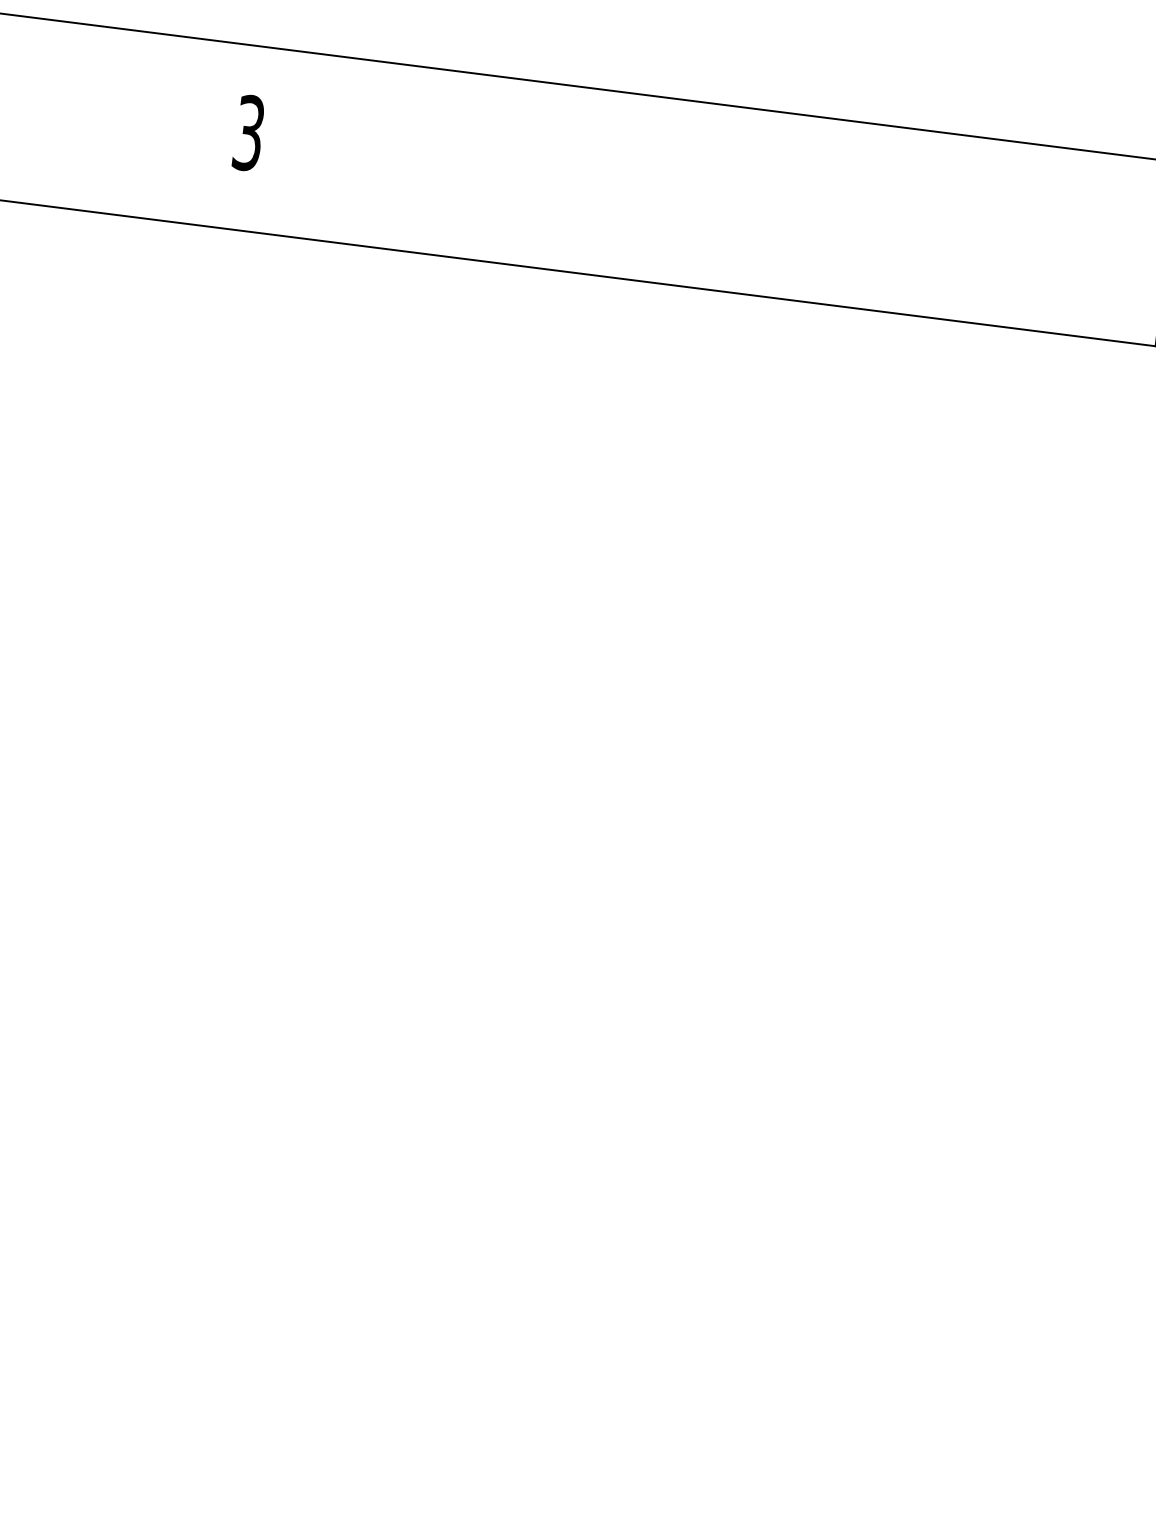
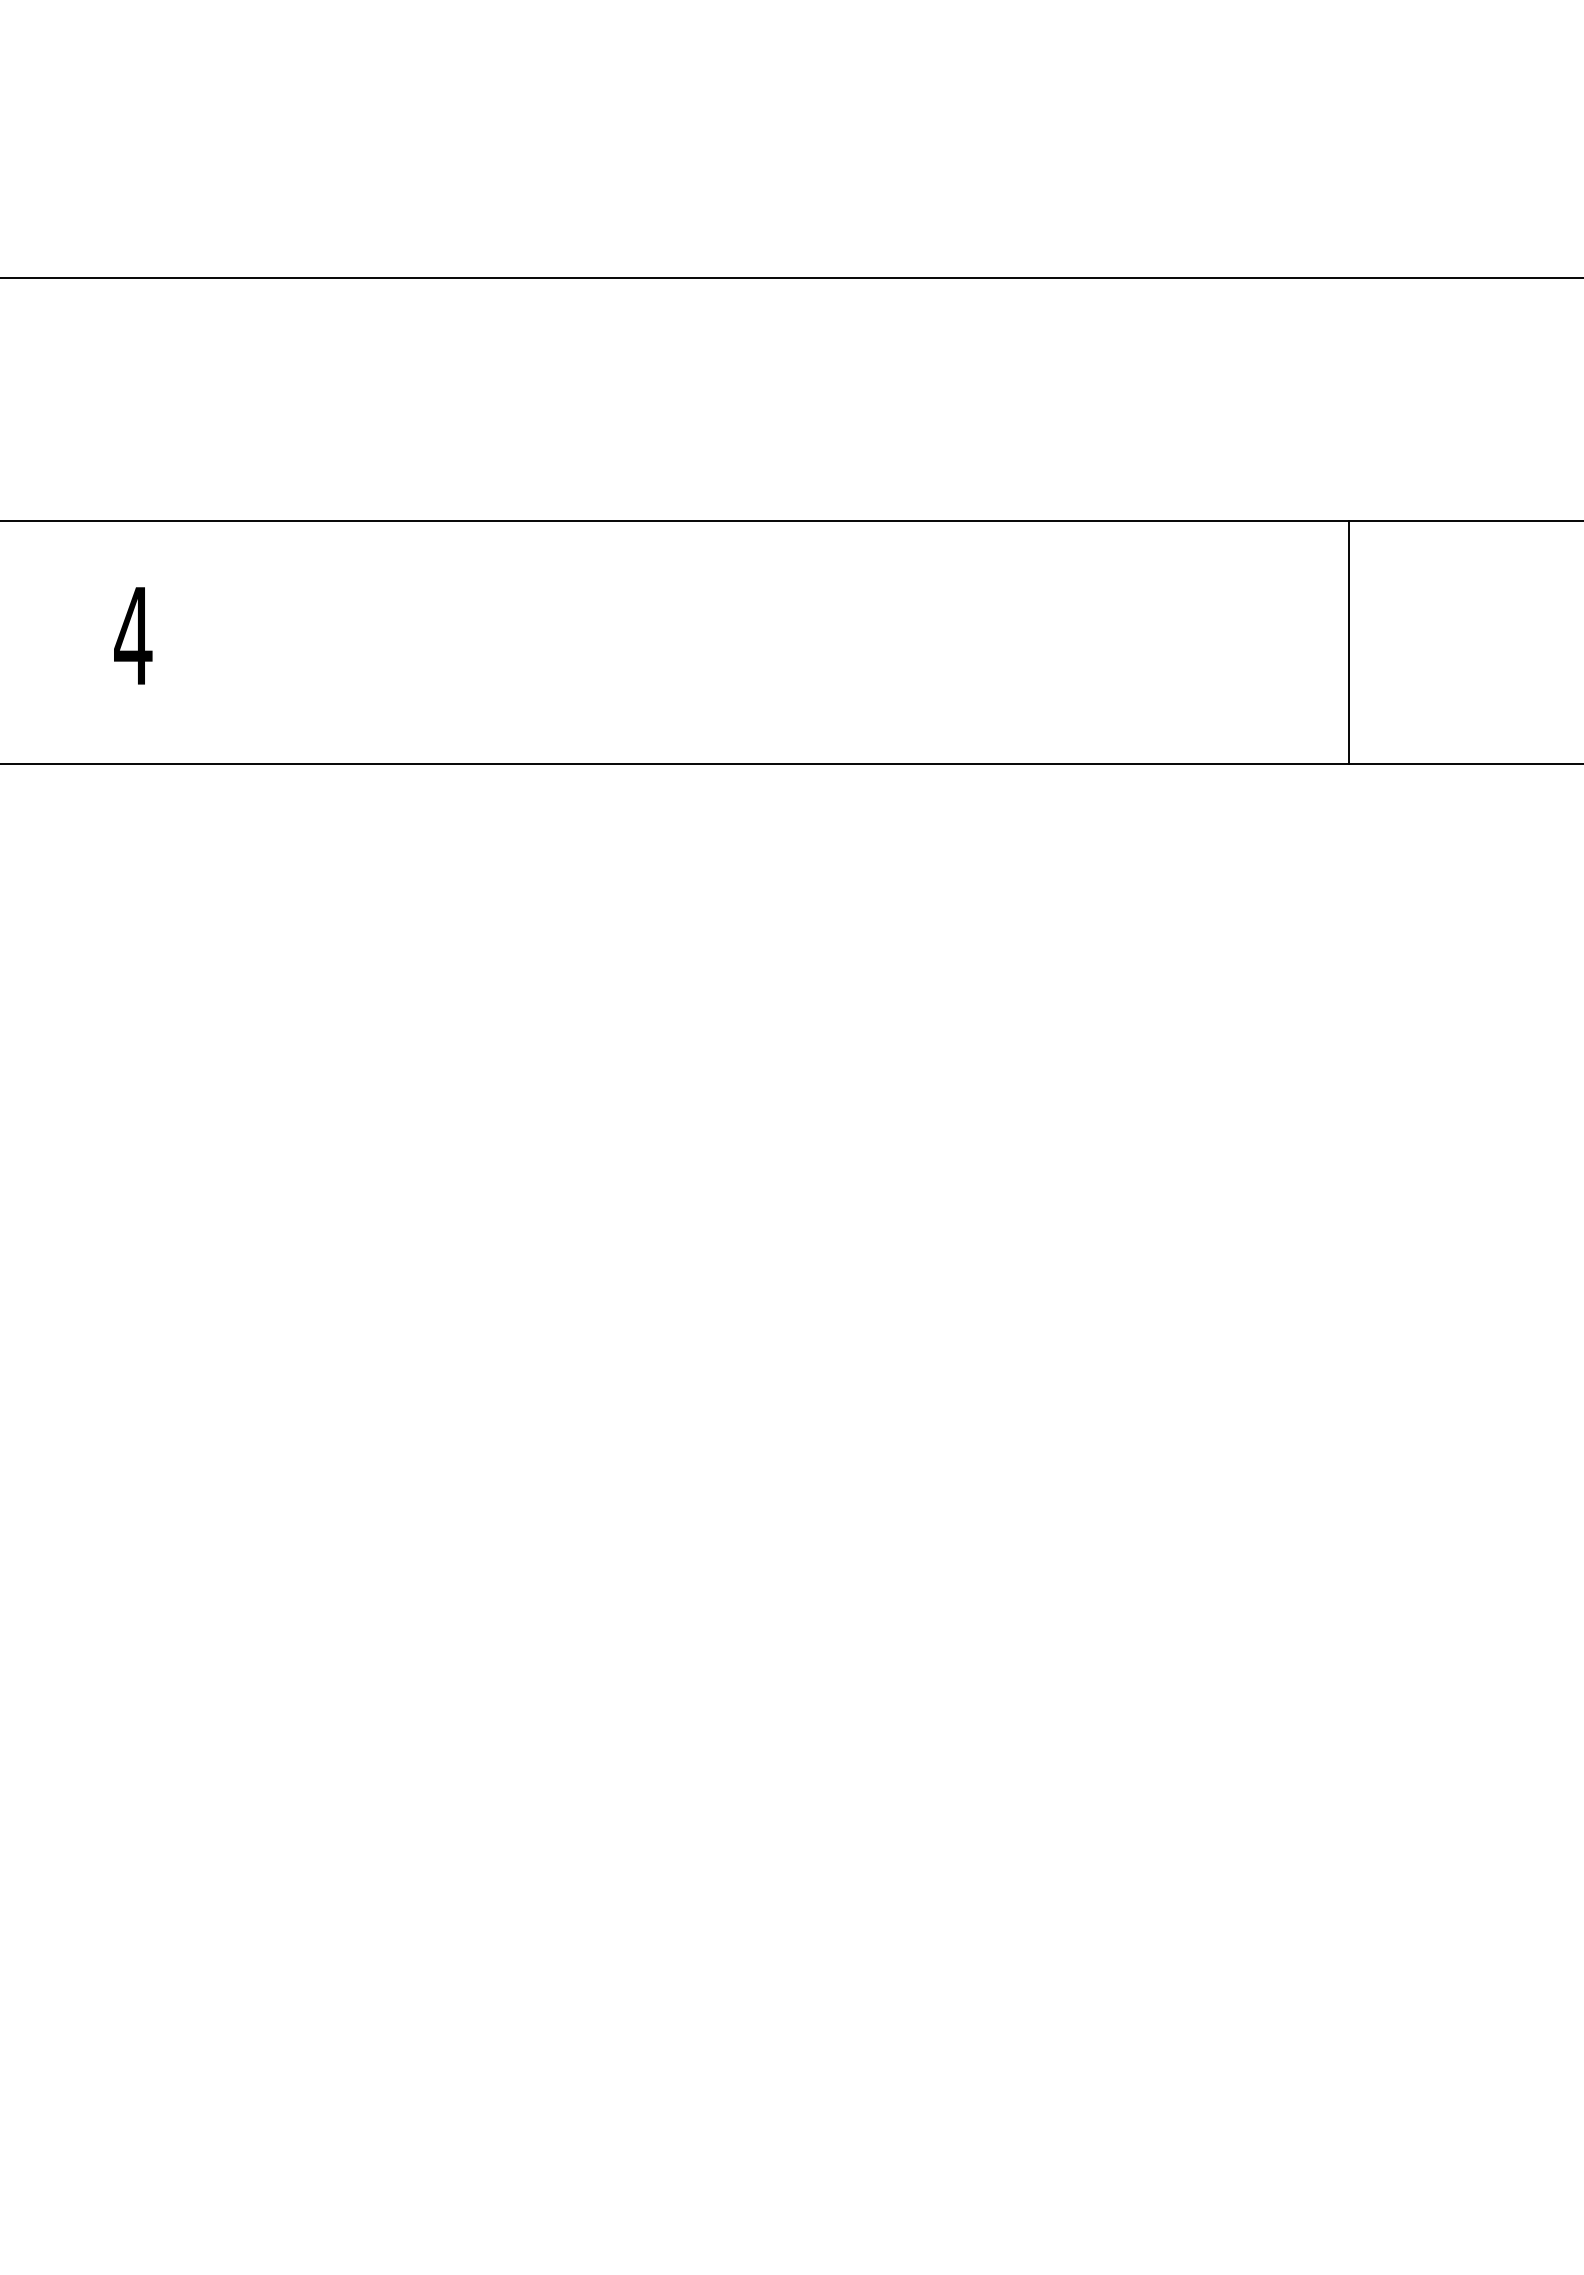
text: (249, 132) -> (133, 635), 3 -> 4

